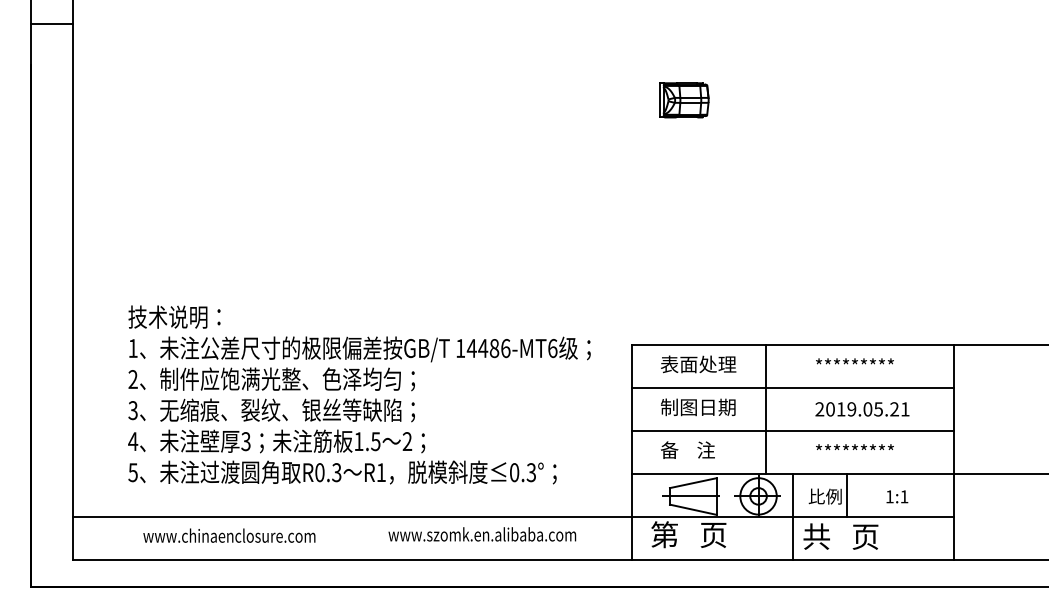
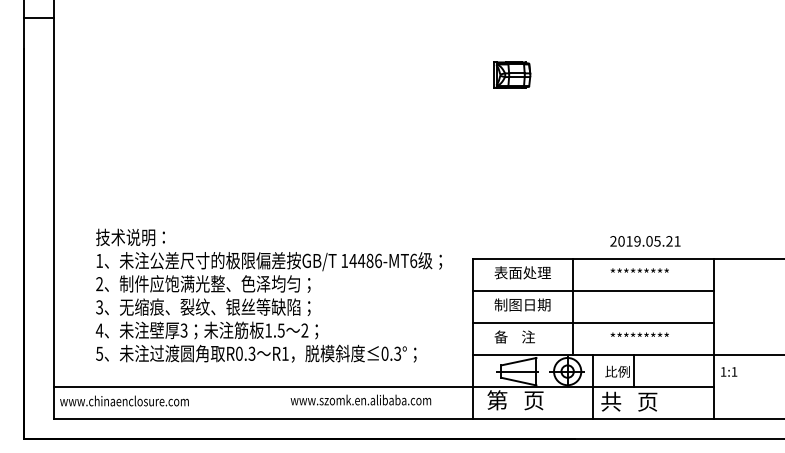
text: (862, 409) -> (645, 241), moved
text: (897, 496) -> (729, 371), moved
text: (229, 535) -> (124, 400), moved

